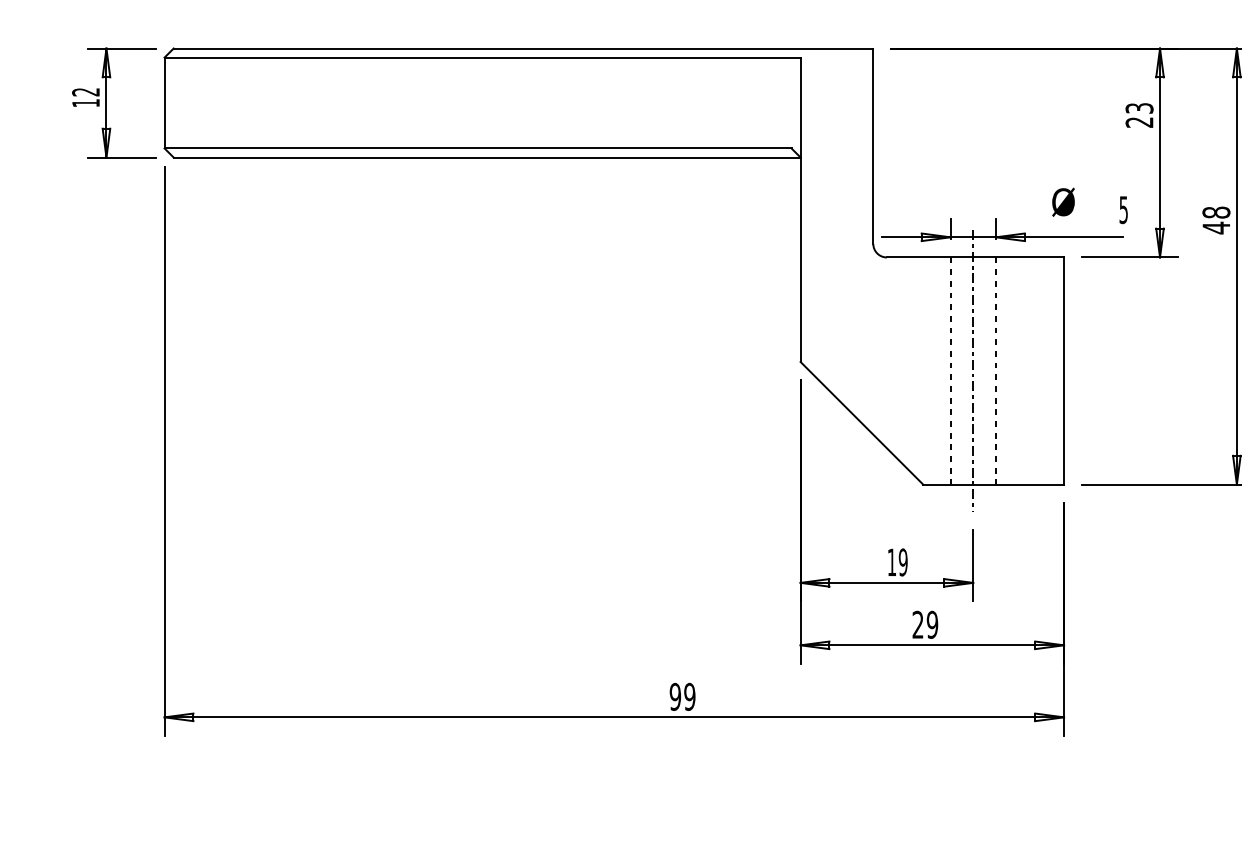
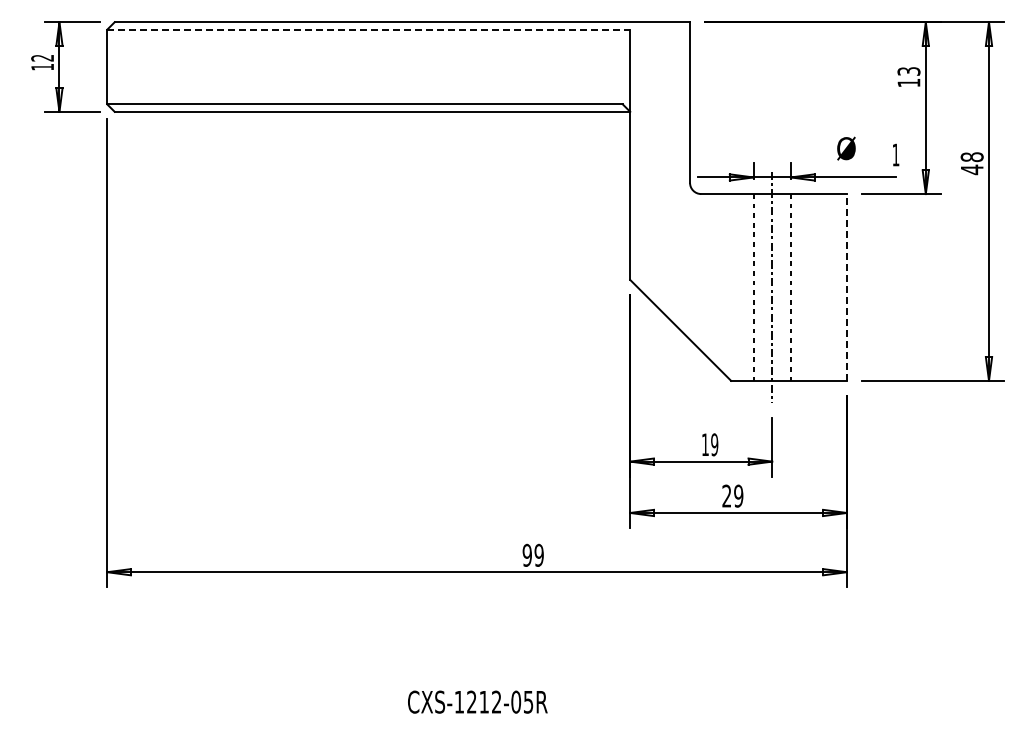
line: (483, 57) -> (369, 29), solid -> dashed
text: (1138, 123) -> (908, 83), 23 -> 13
text: (1123, 209) -> (895, 154), 5 -> 1
line: (1063, 369) -> (846, 286), solid -> dashed

